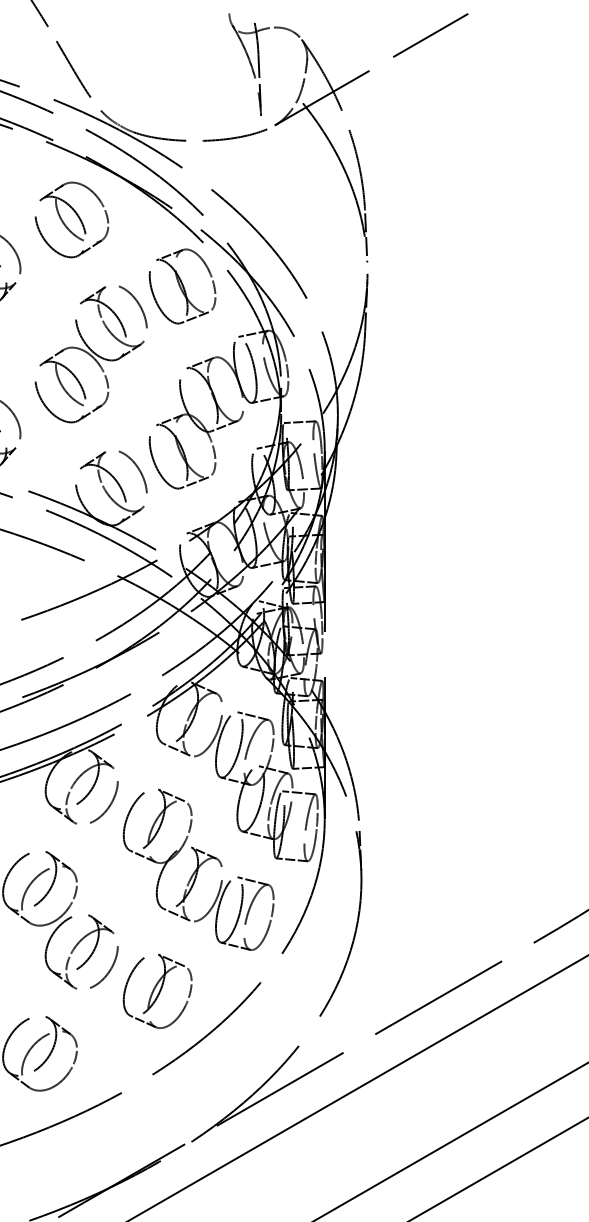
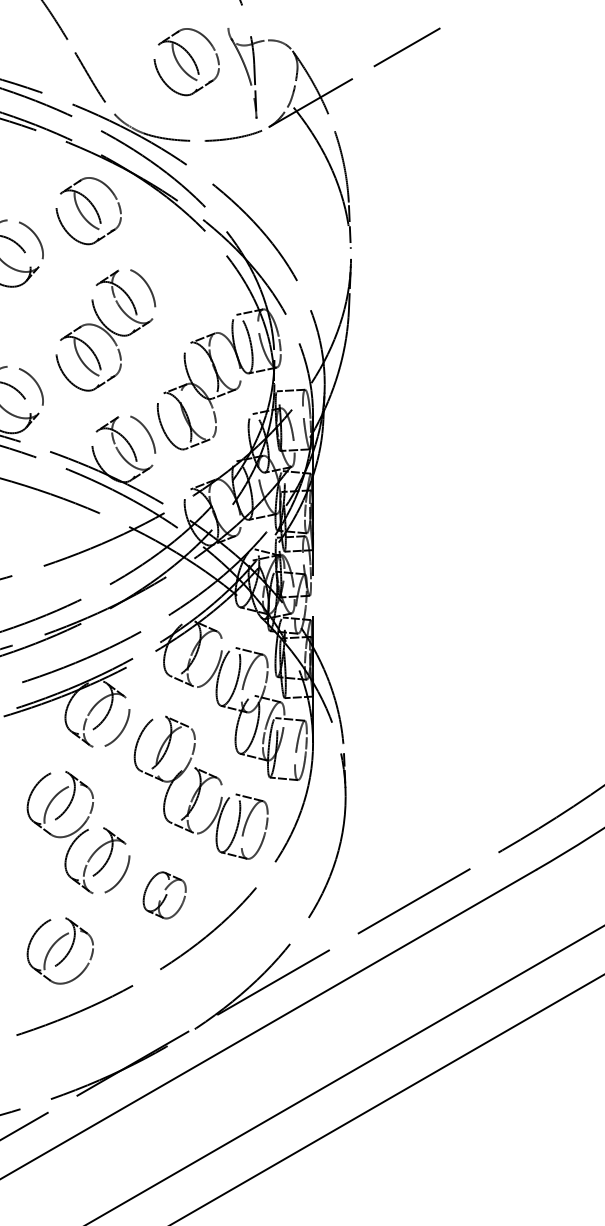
part: (182, 52) -> (186, 62), added
part: (182, 285) -> (186, 269), removed
part: (157, 991) -> (164, 895), size x0.7

